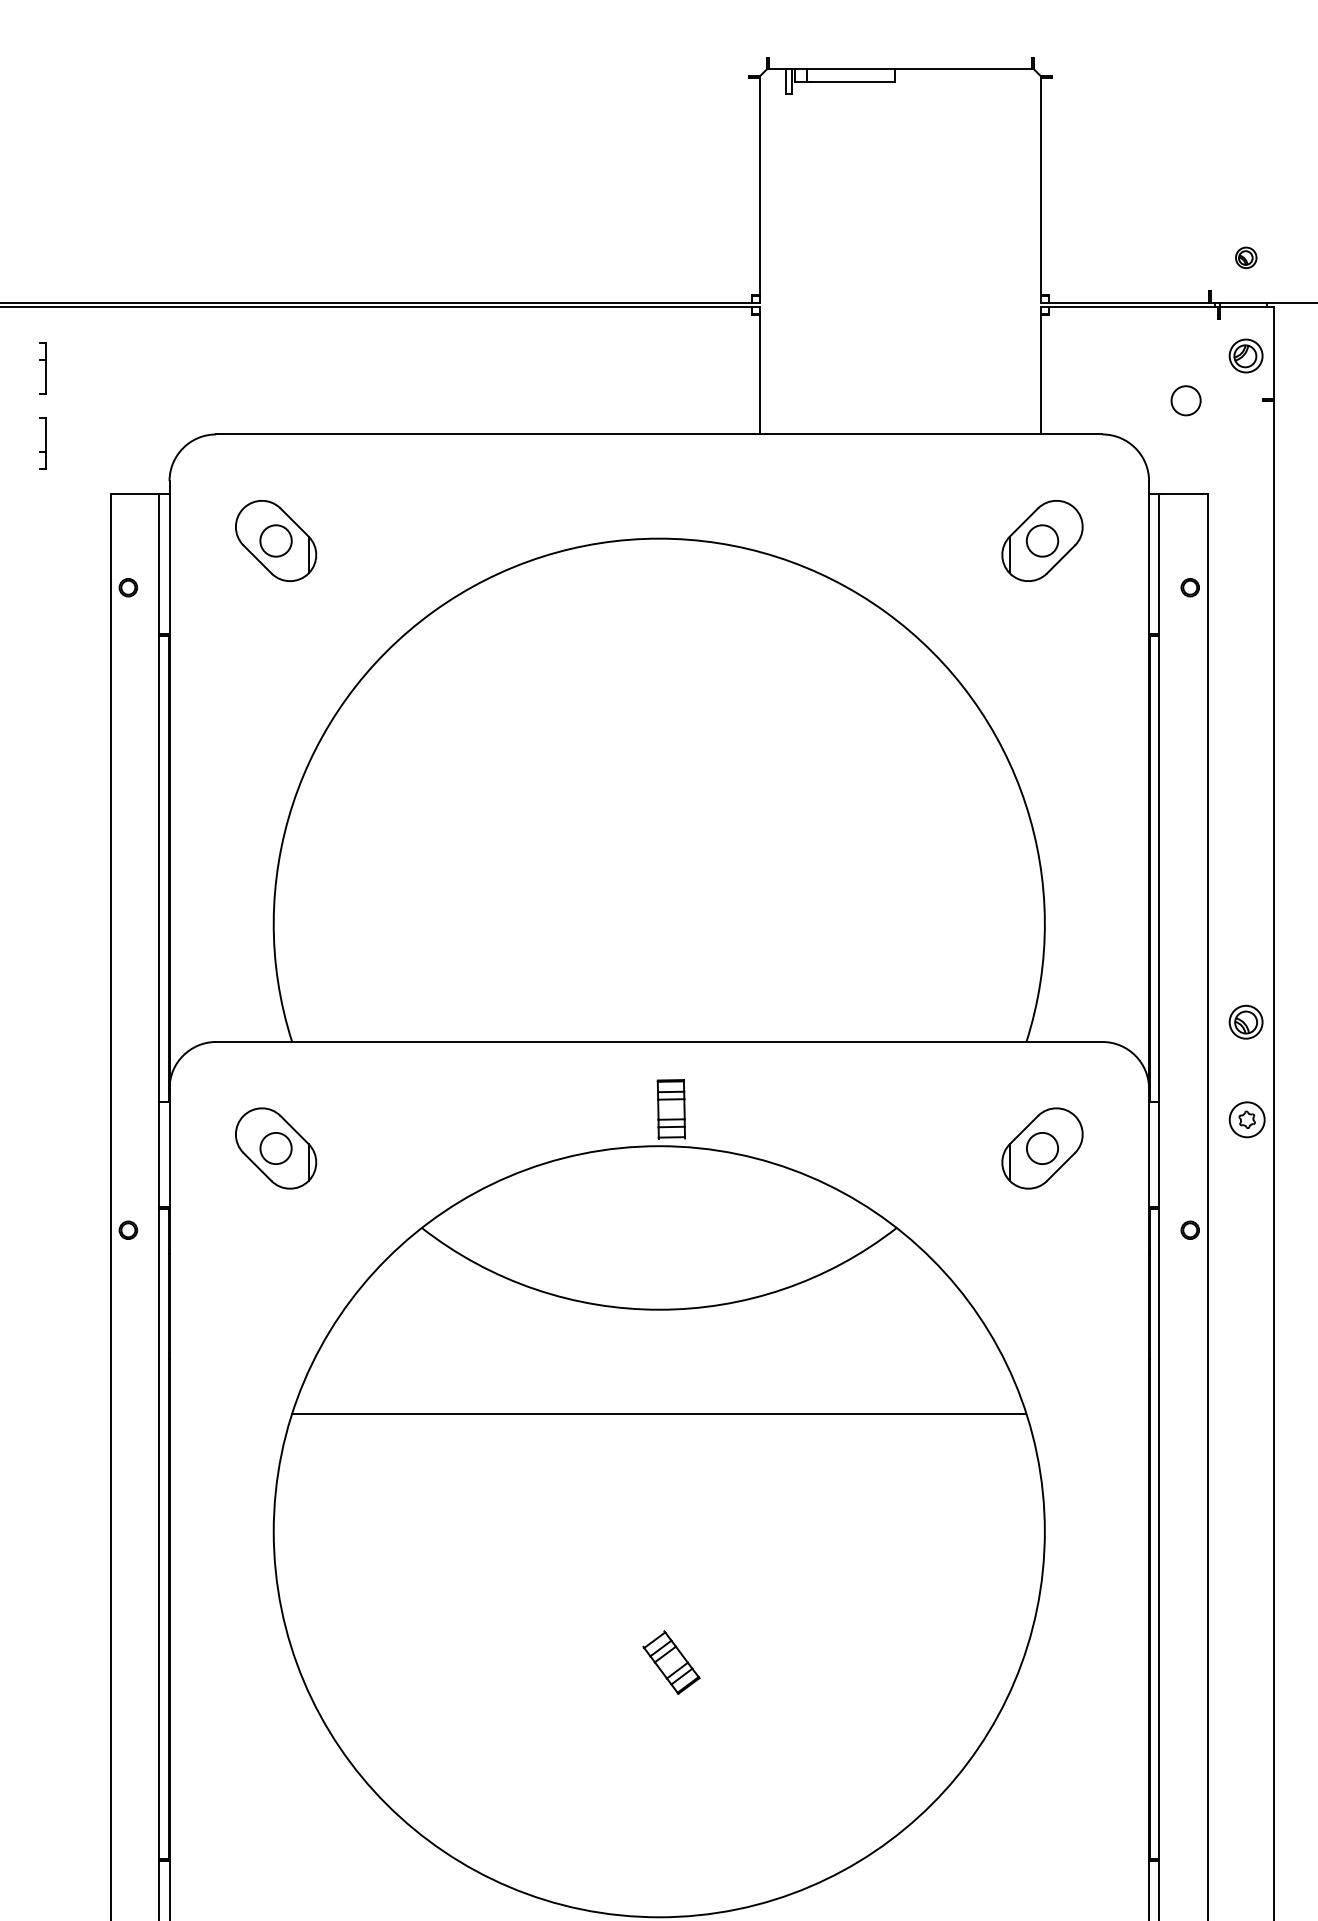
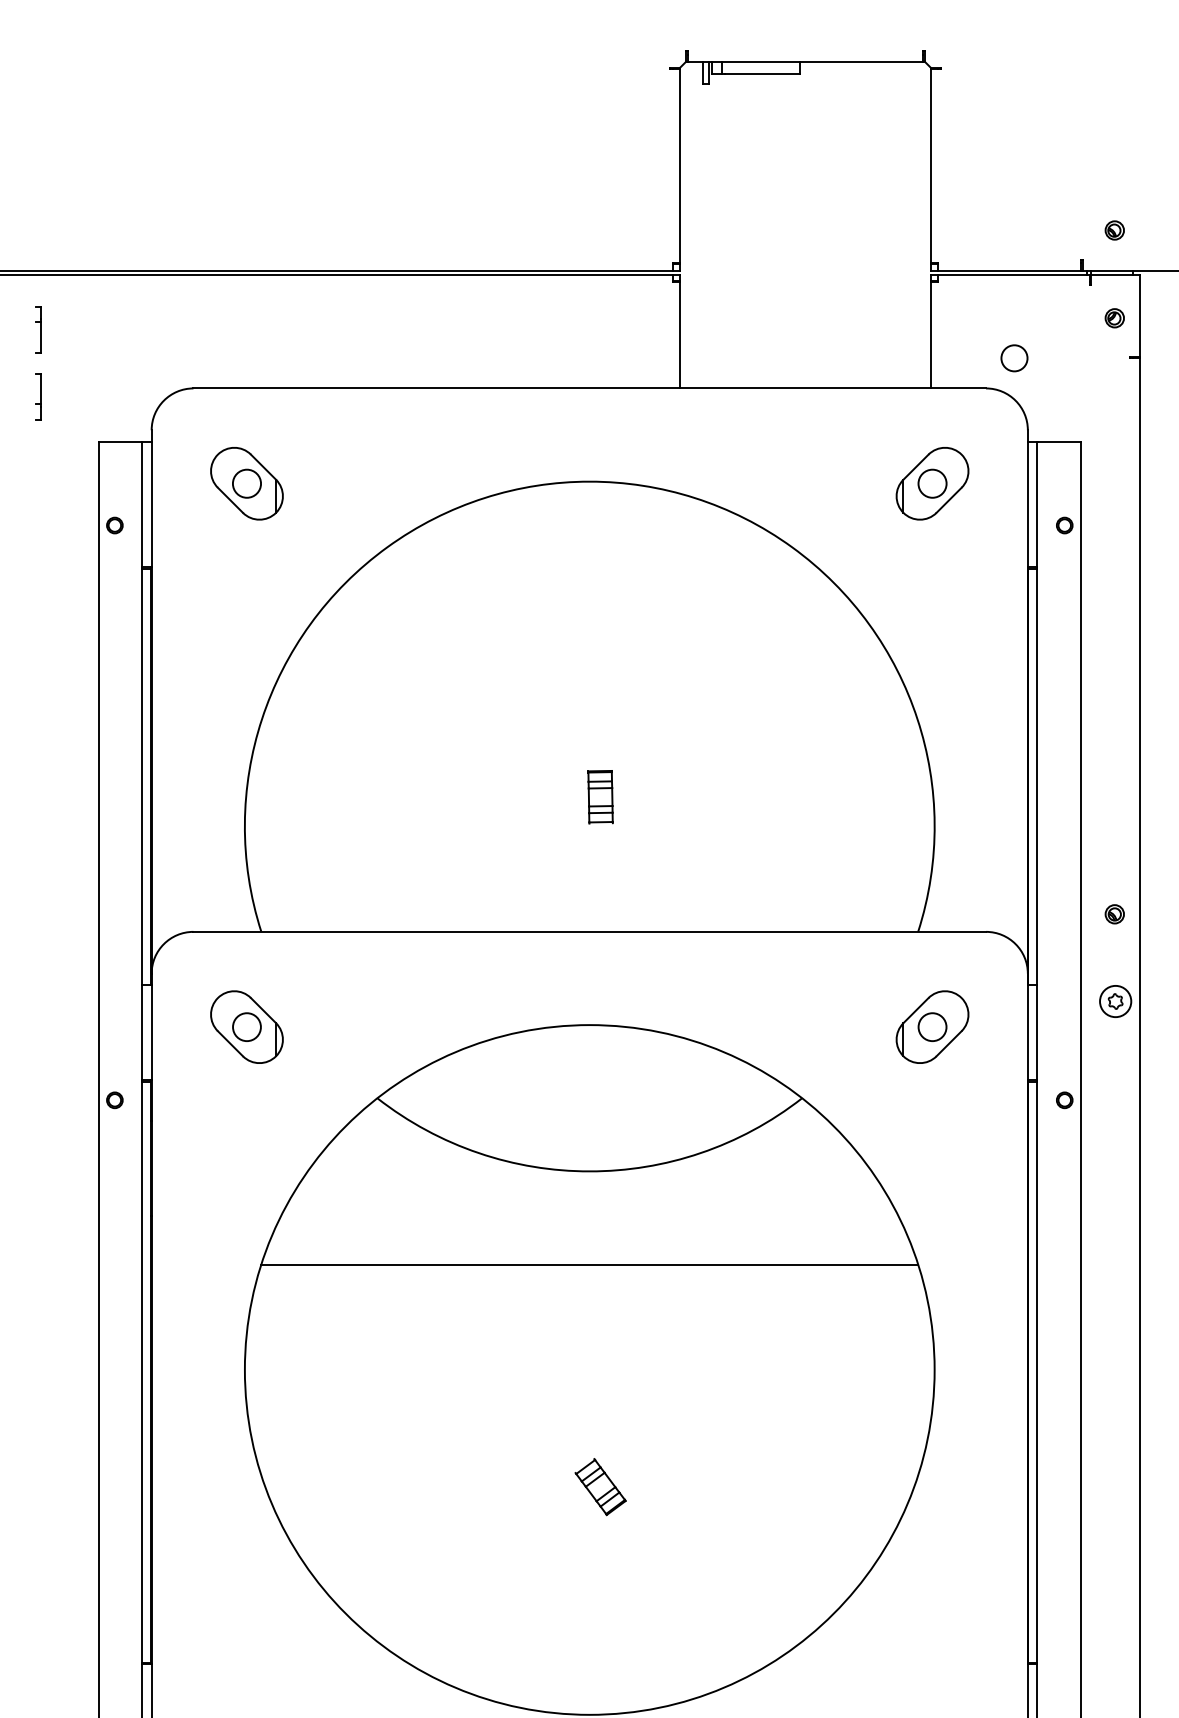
part: (1246, 355) -> (1115, 317), size x0.62
circle: (1185, 400) -> (1013, 358), moved
part: (1246, 1022) -> (1115, 914), size x0.62
part: (670, 1109) -> (599, 797), moved

